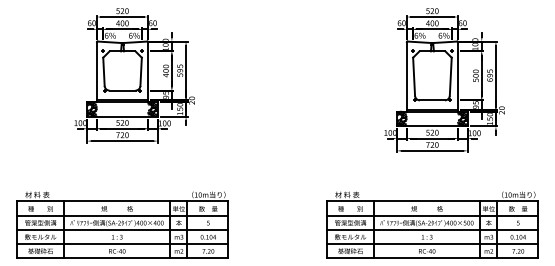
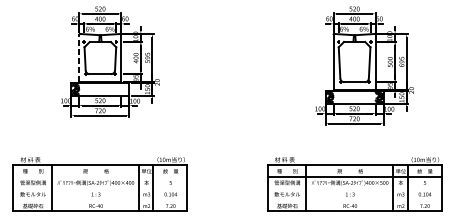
line: (97, 71) -> (79, 58), solid -> dashed
hatch: (152, 108) -> (124, 88), removed
line: (122, 215) -> (100, 176), removed
line: (122, 229) -> (100, 188), removed
line: (432, 229) -> (354, 188), removed
line: (122, 243) -> (100, 199), removed
line: (432, 243) -> (354, 199), removed

